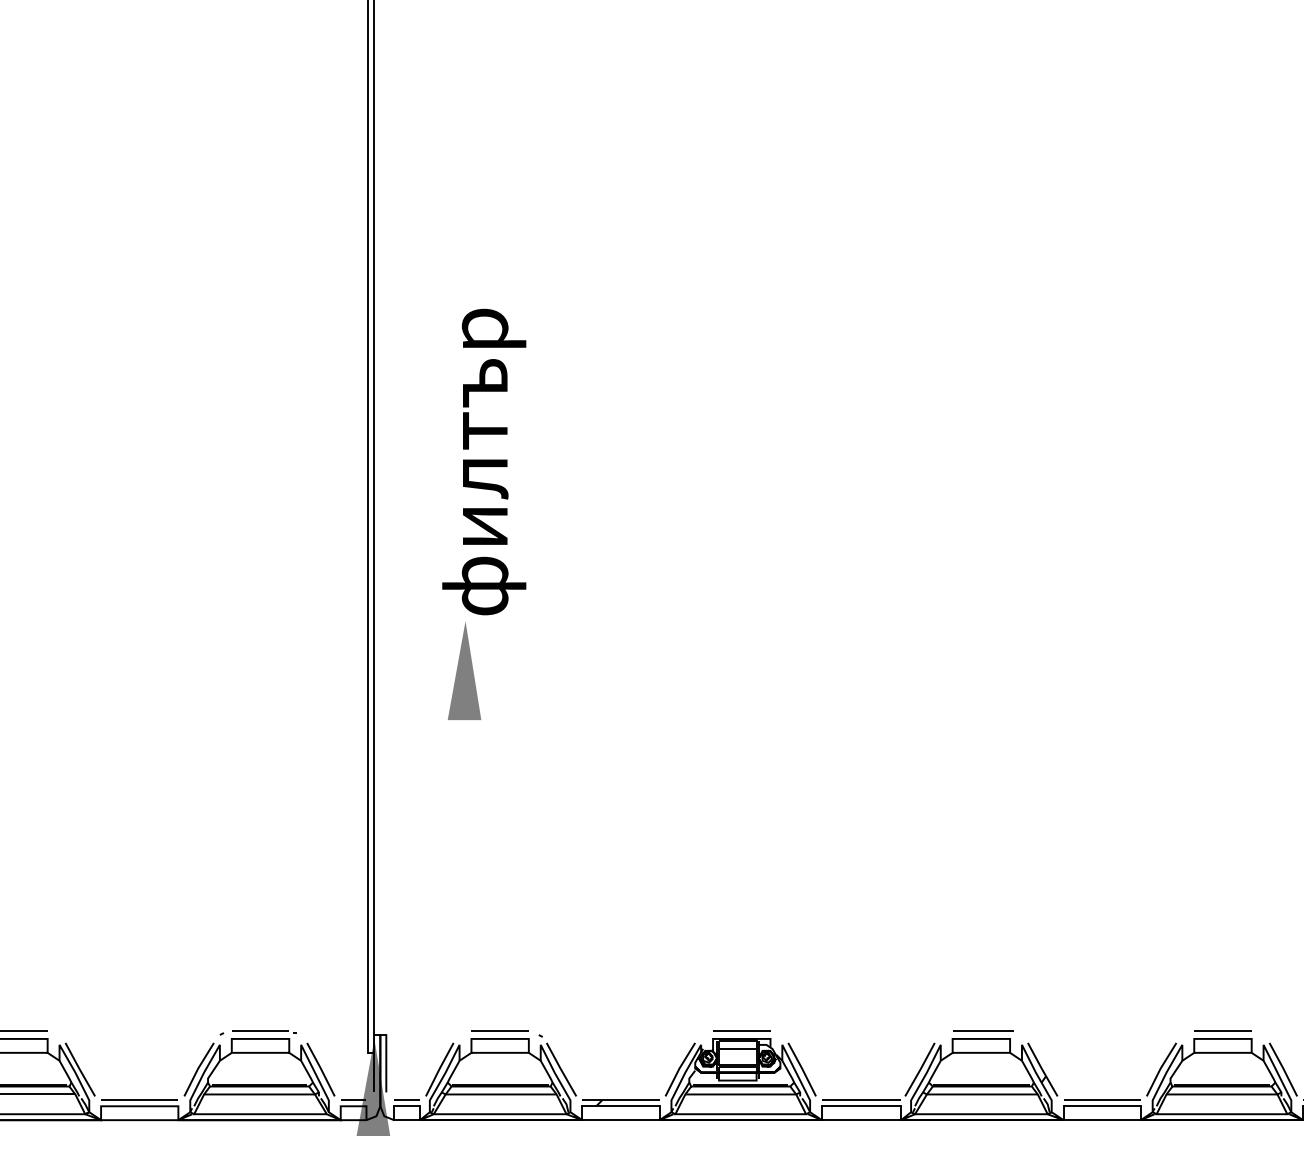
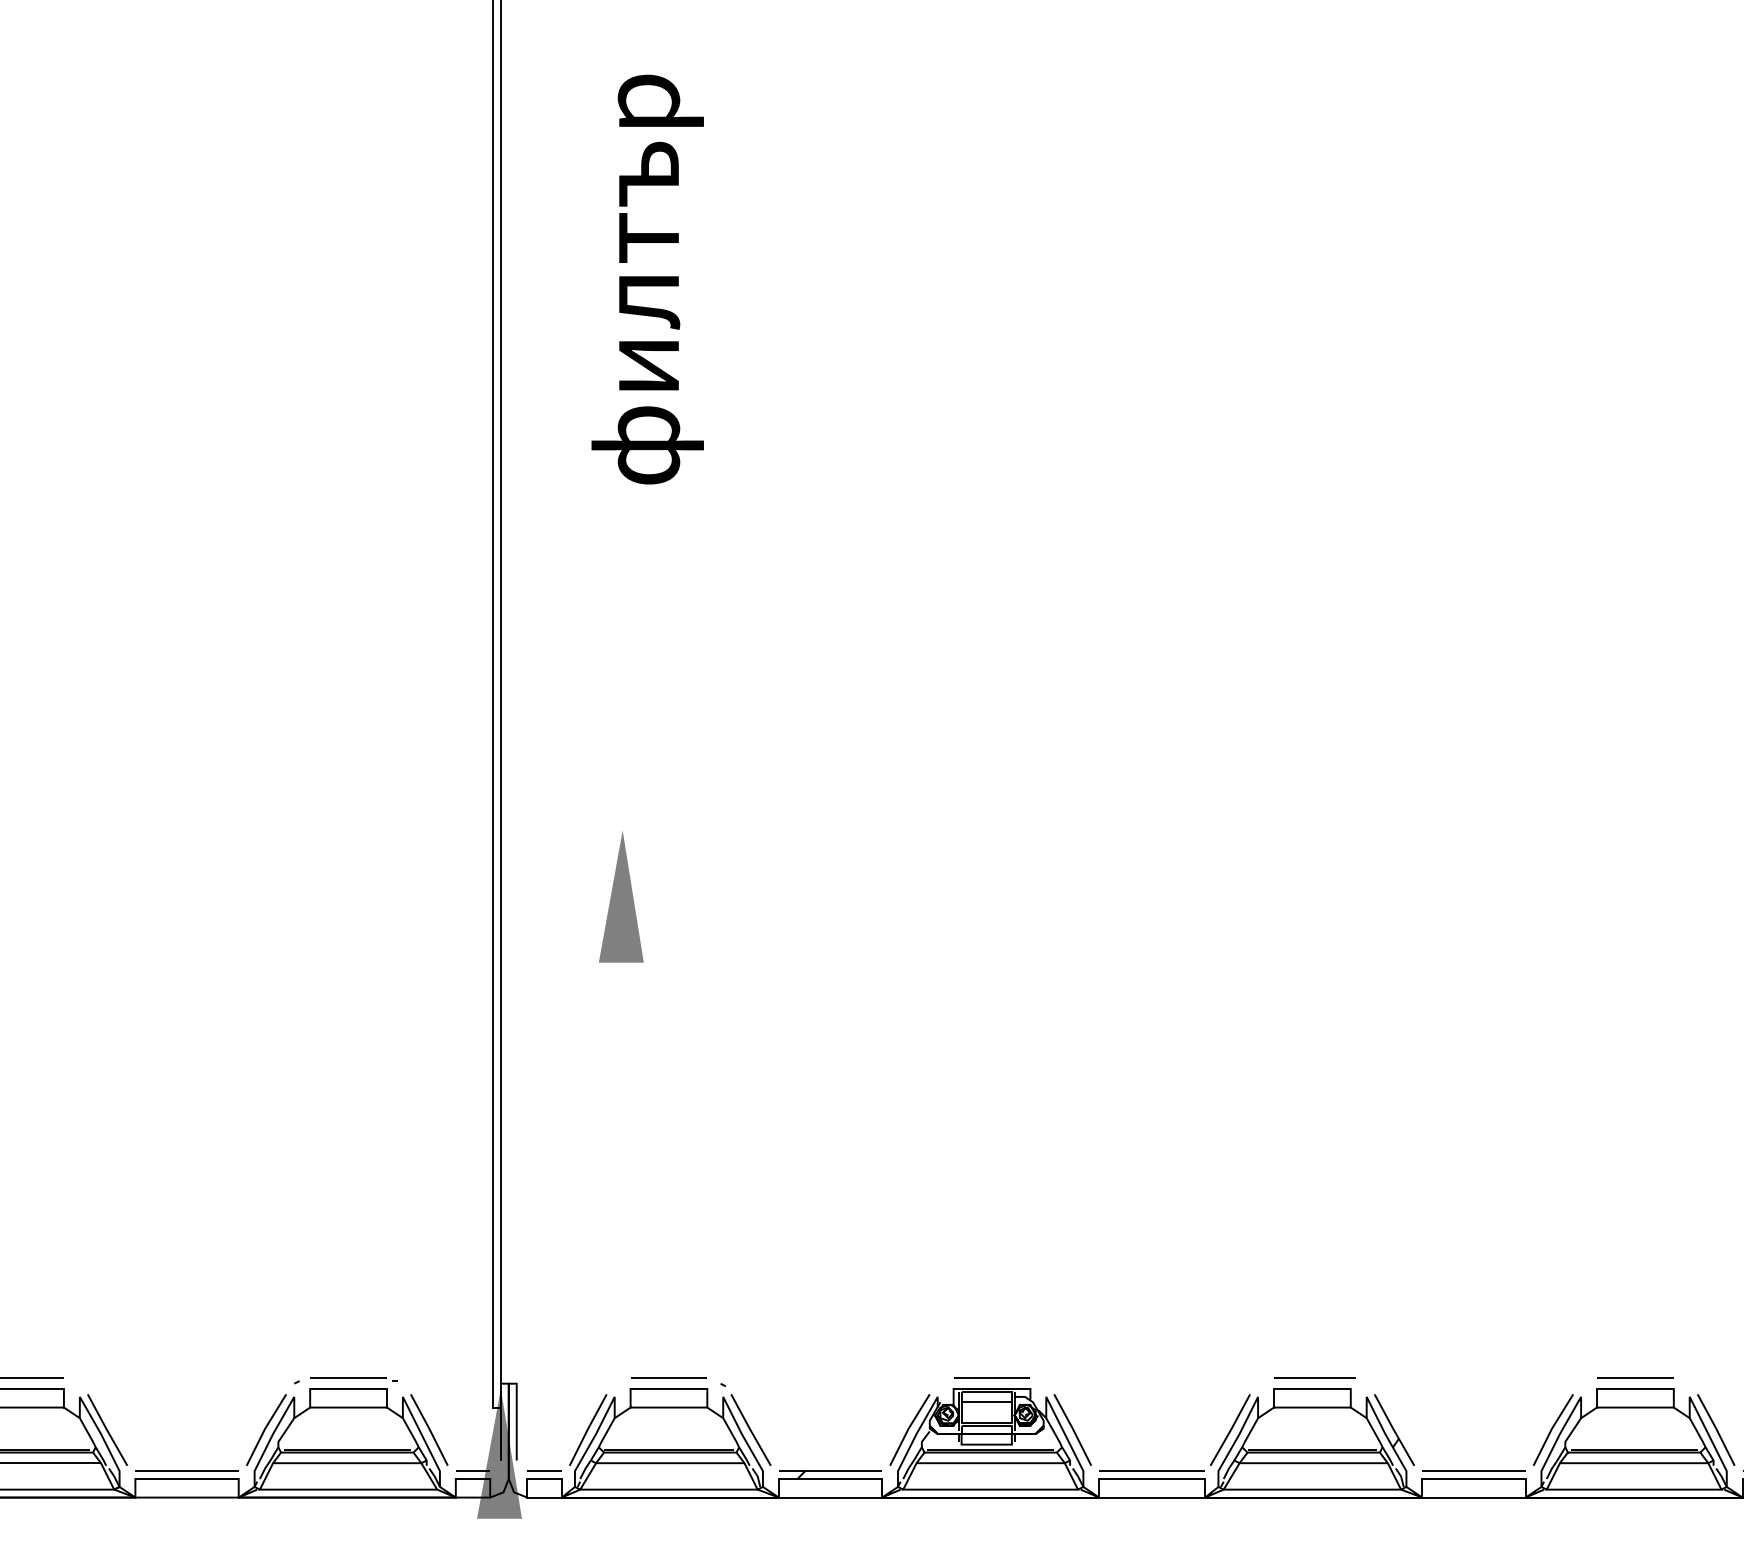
text: (484, 461) -> (647, 279), moved

